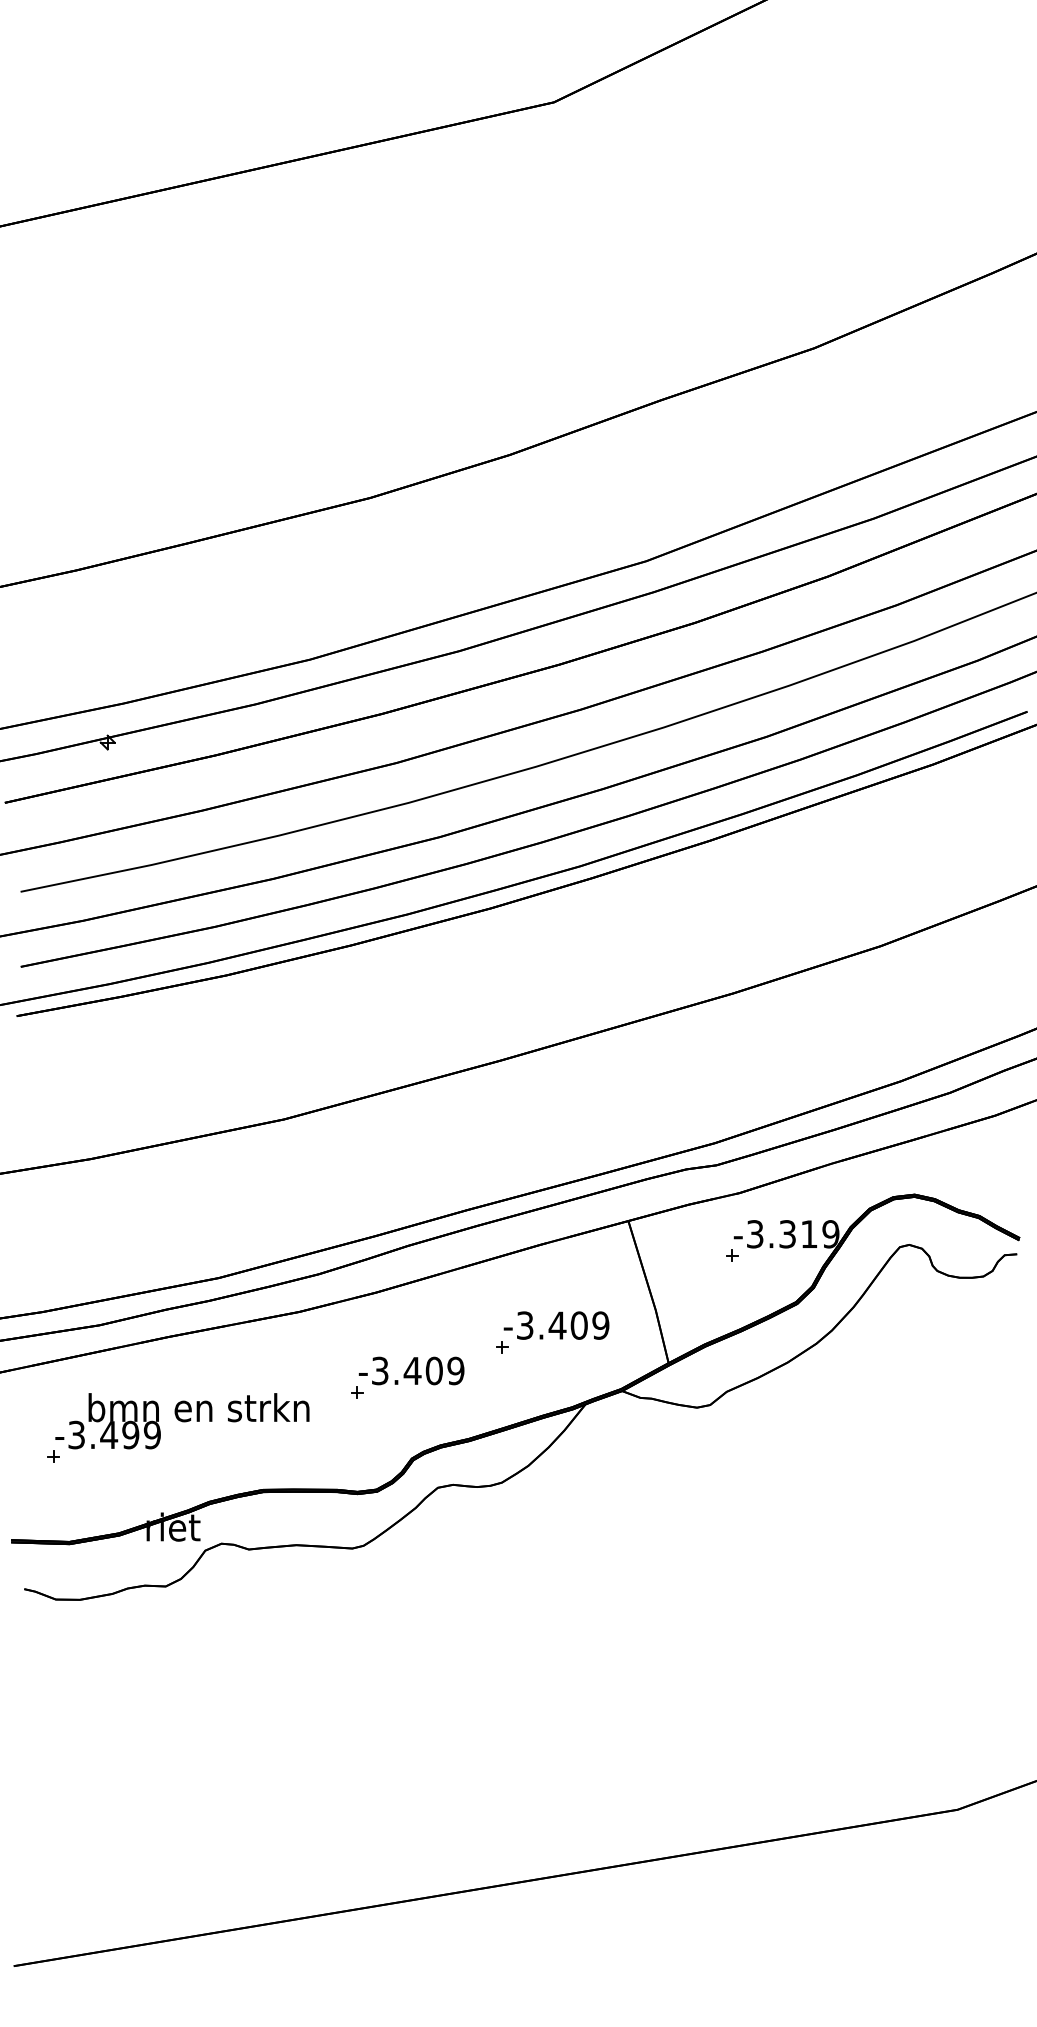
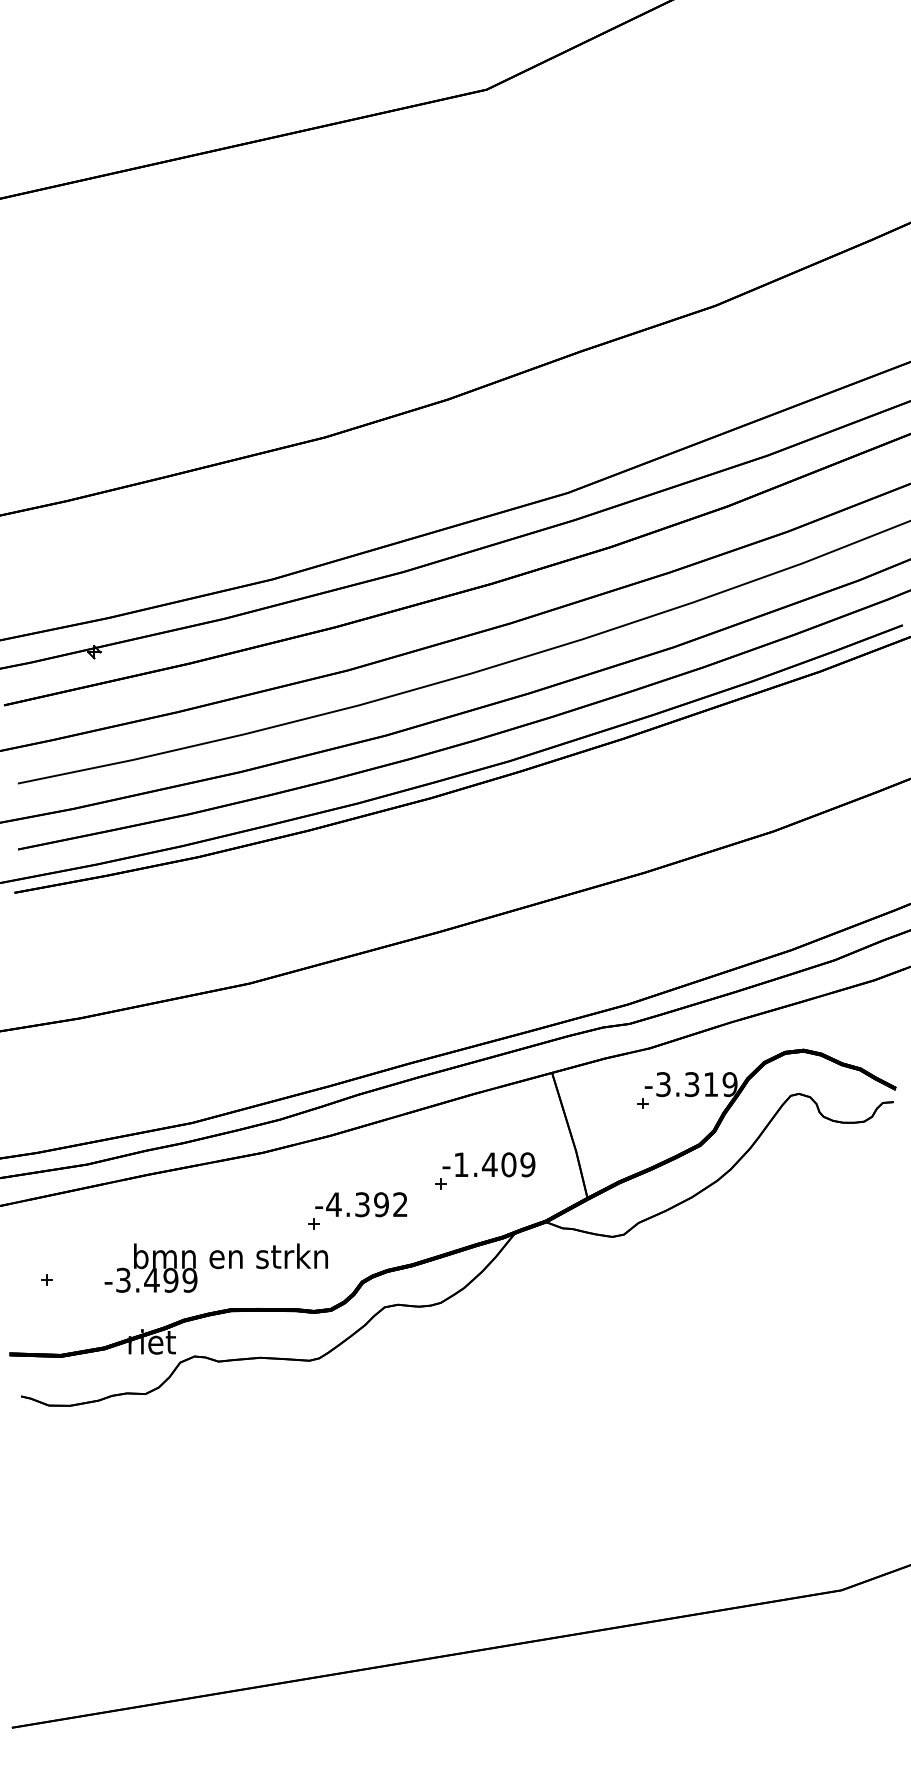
text: (525, 1325) -> (461, 1164), -3.409 -> -1.409
text: (417, 1370) -> (366, 1204), -3.409 -> -4.392
text: (182, 1421) -> (216, 1268), moved

